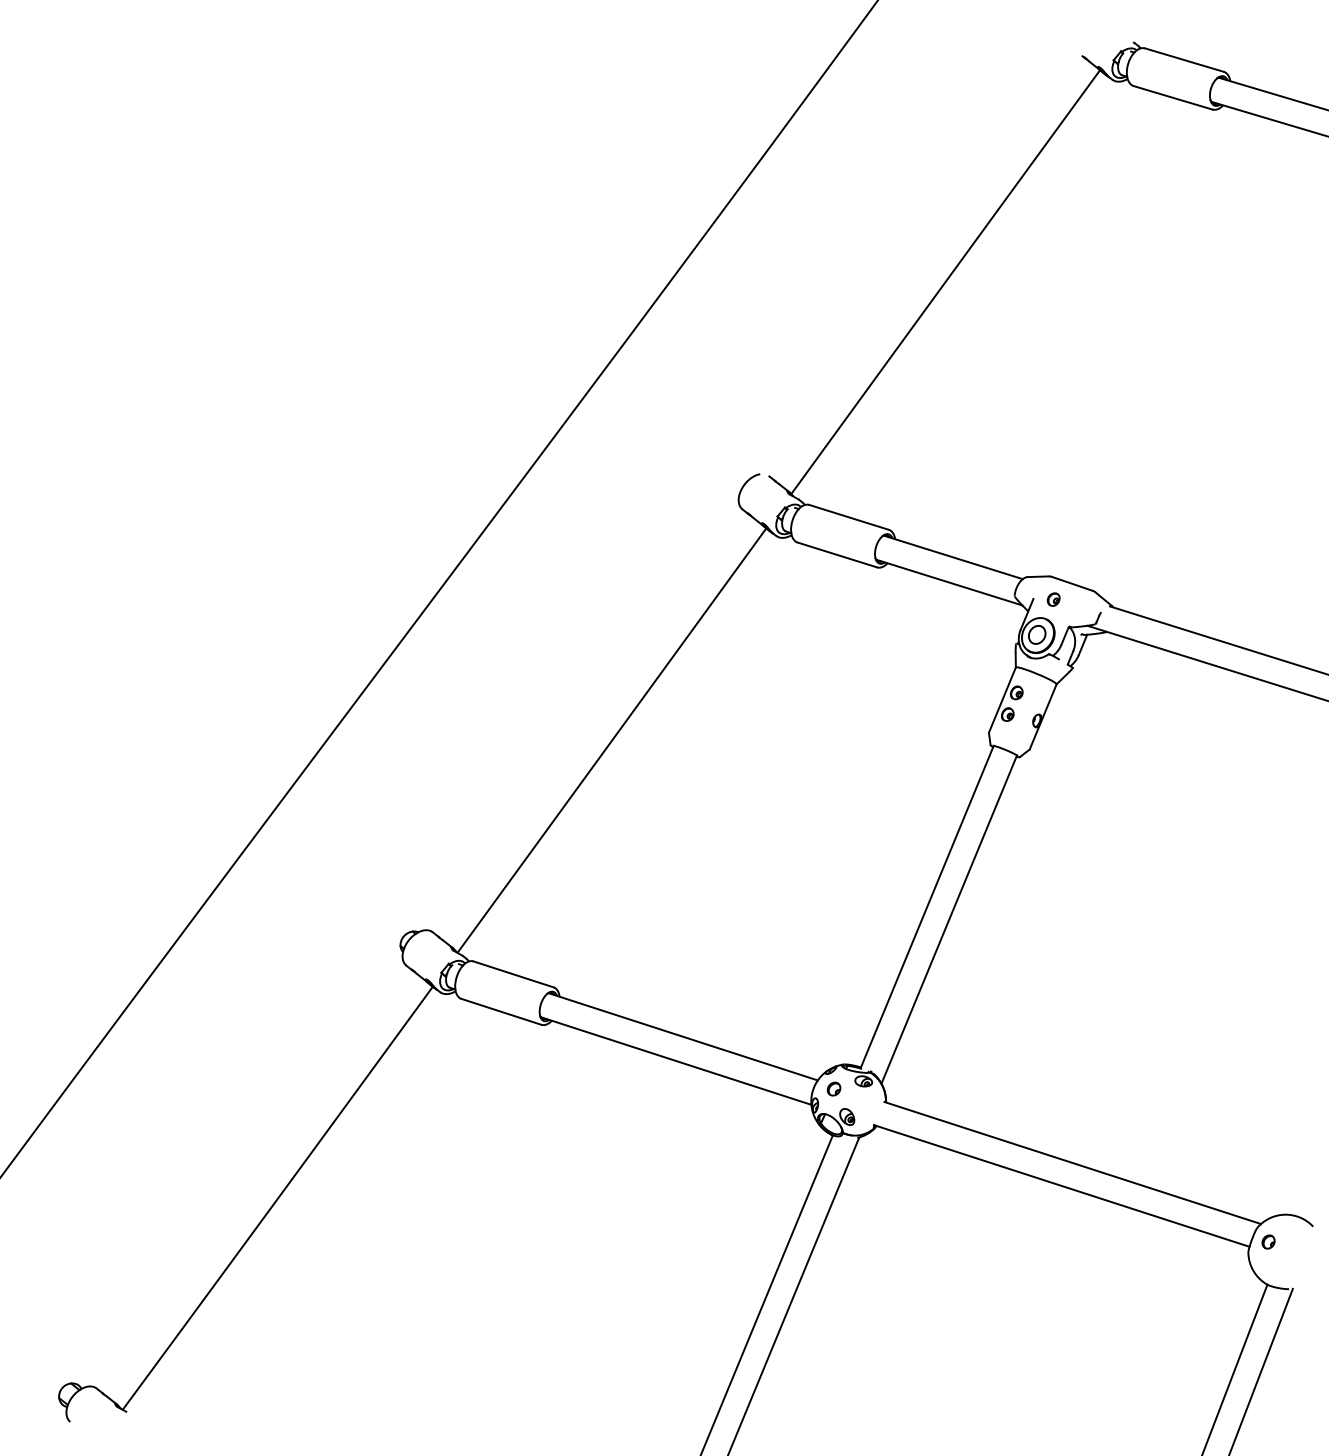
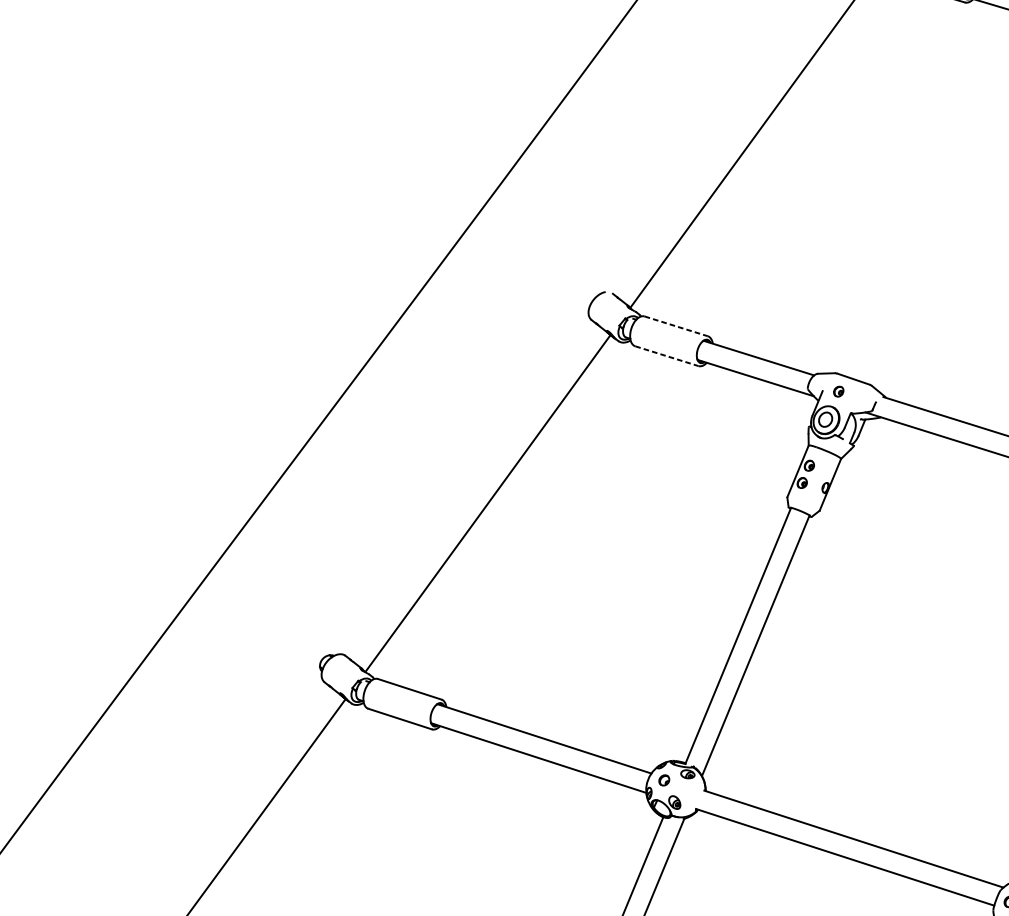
line: (849, 517) -> (676, 326), solid -> dashed
line: (837, 554) -> (667, 355), solid -> dashed

